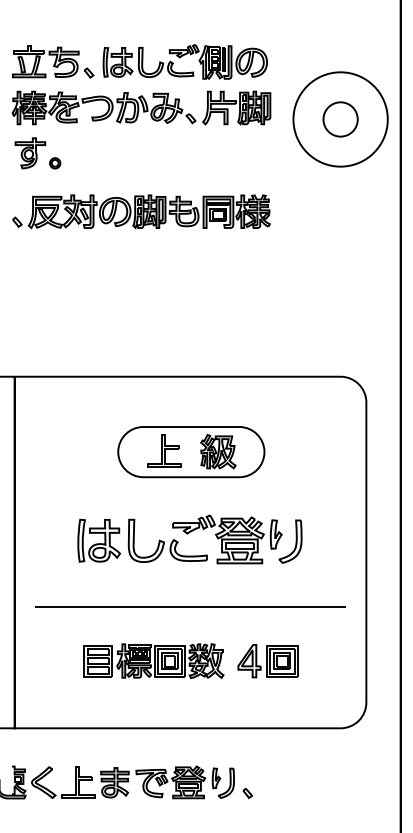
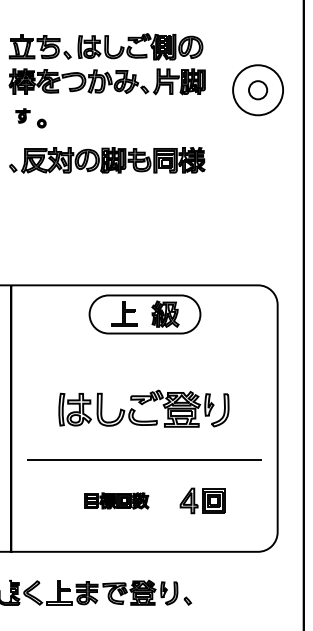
part: (339, 118) -> (257, 89), size x0.7
part: (29, 152) -> (22, 115), size x0.6
part: (190, 452) -> (144, 314), moved
part: (153, 660) -> (116, 500), size x0.6

